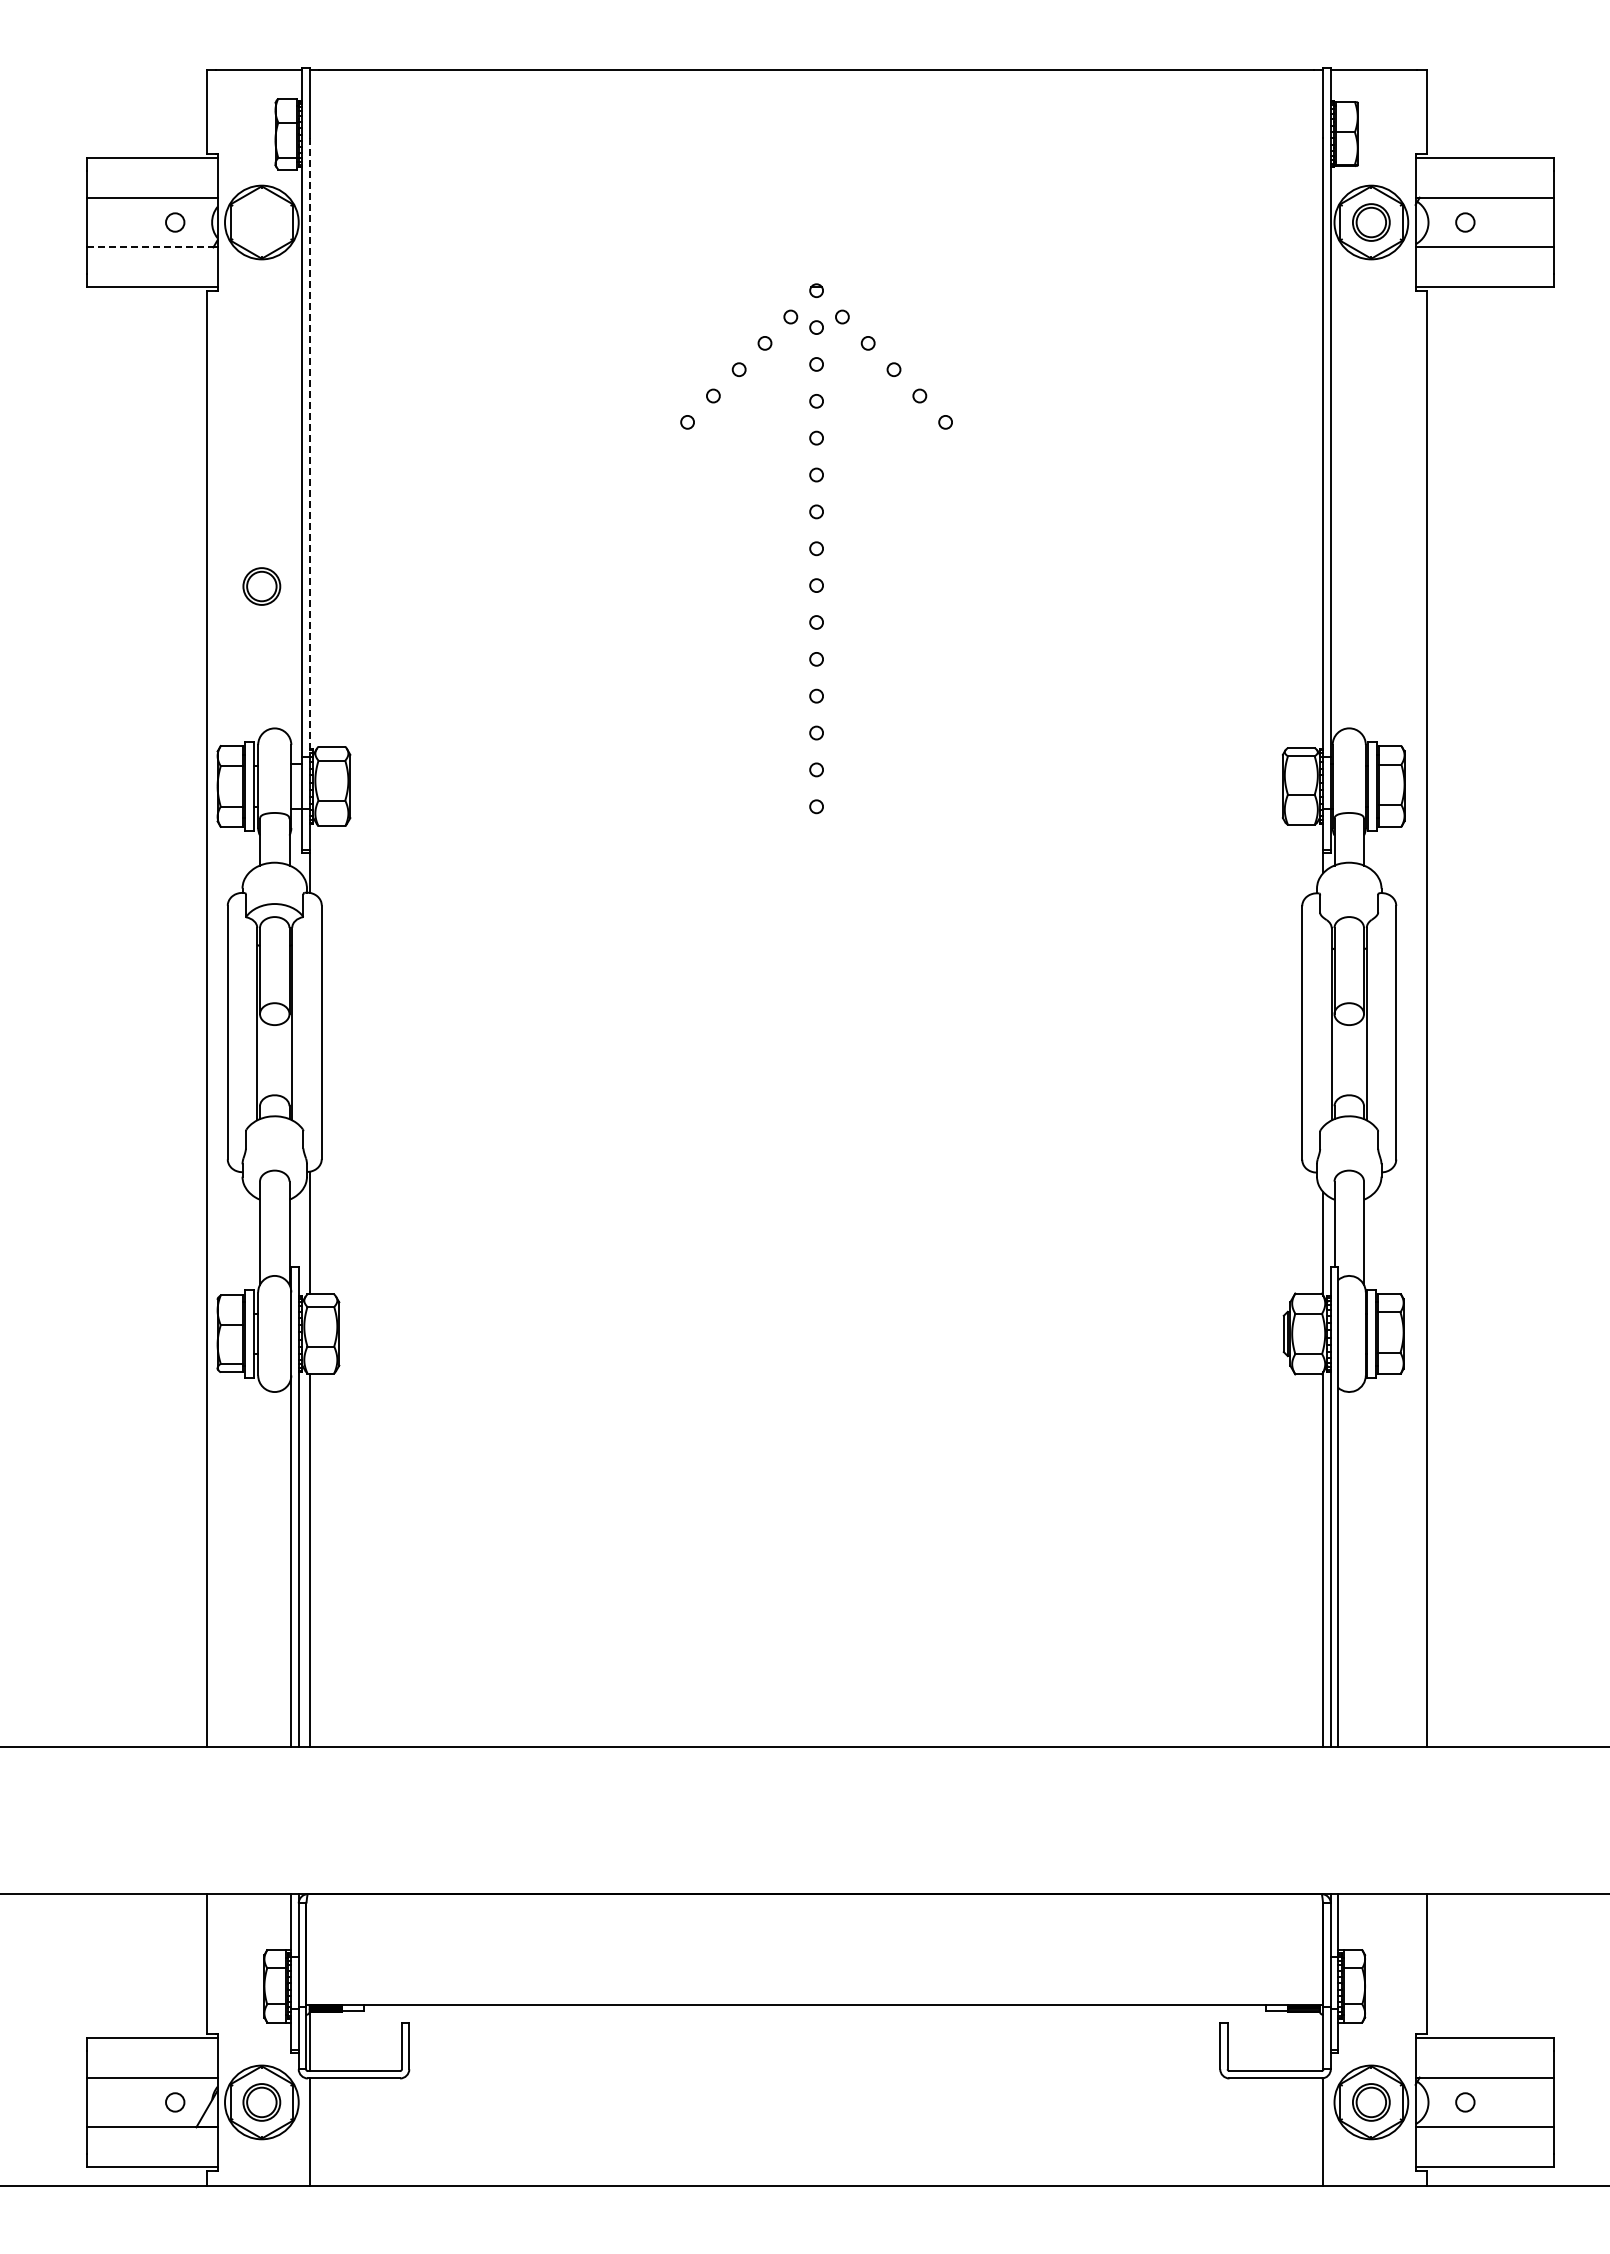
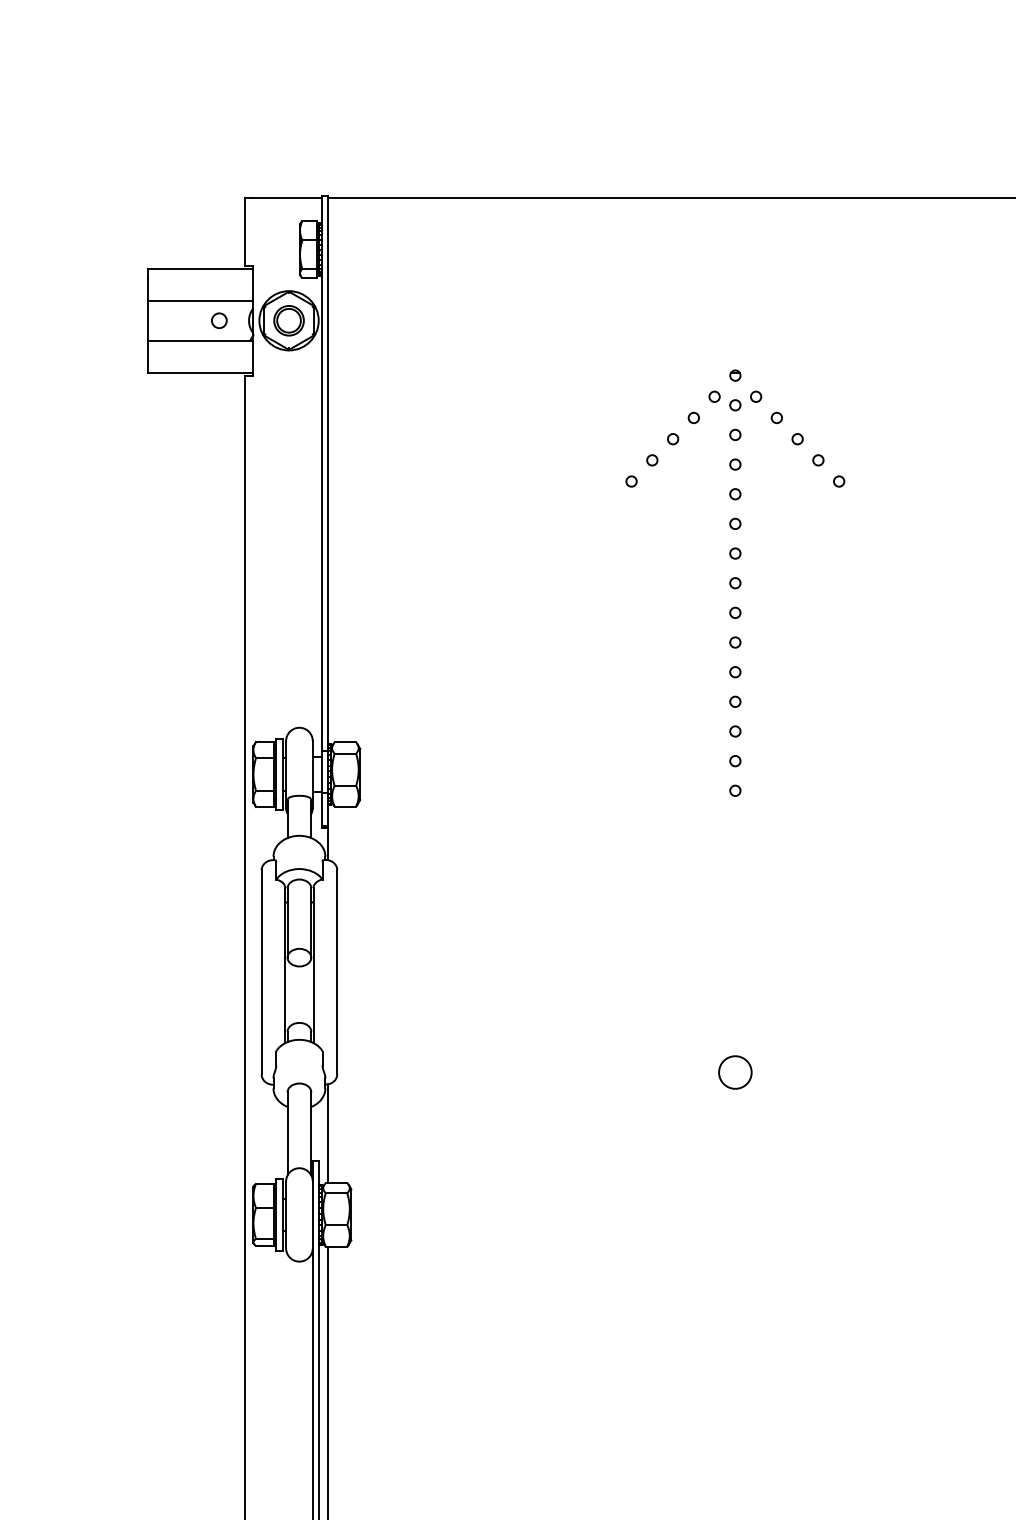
line: (152, 247) -> (201, 340), dashed -> solid
line: (309, 448) -> (327, 502), dashed -> solid
part: (261, 586) -> (288, 320), moved
circle: (816, 1156) -> (735, 1072), added

